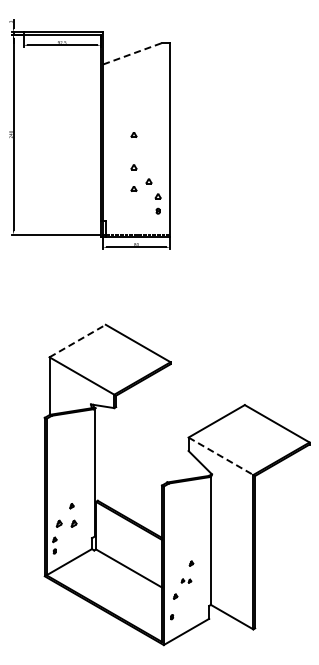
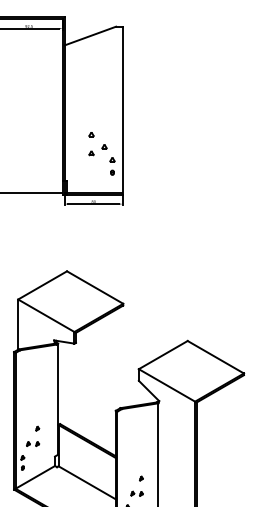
line: (133, 53) -> (91, 35), dashed -> solid
part: (133, 134) -> (91, 106), removed
line: (78, 340) -> (43, 284), dashed -> solid
line: (221, 456) -> (167, 385), dashed -> solid
part: (66, 523) -> (32, 443), size x0.71
part: (186, 580) -> (137, 493), size x1.43

